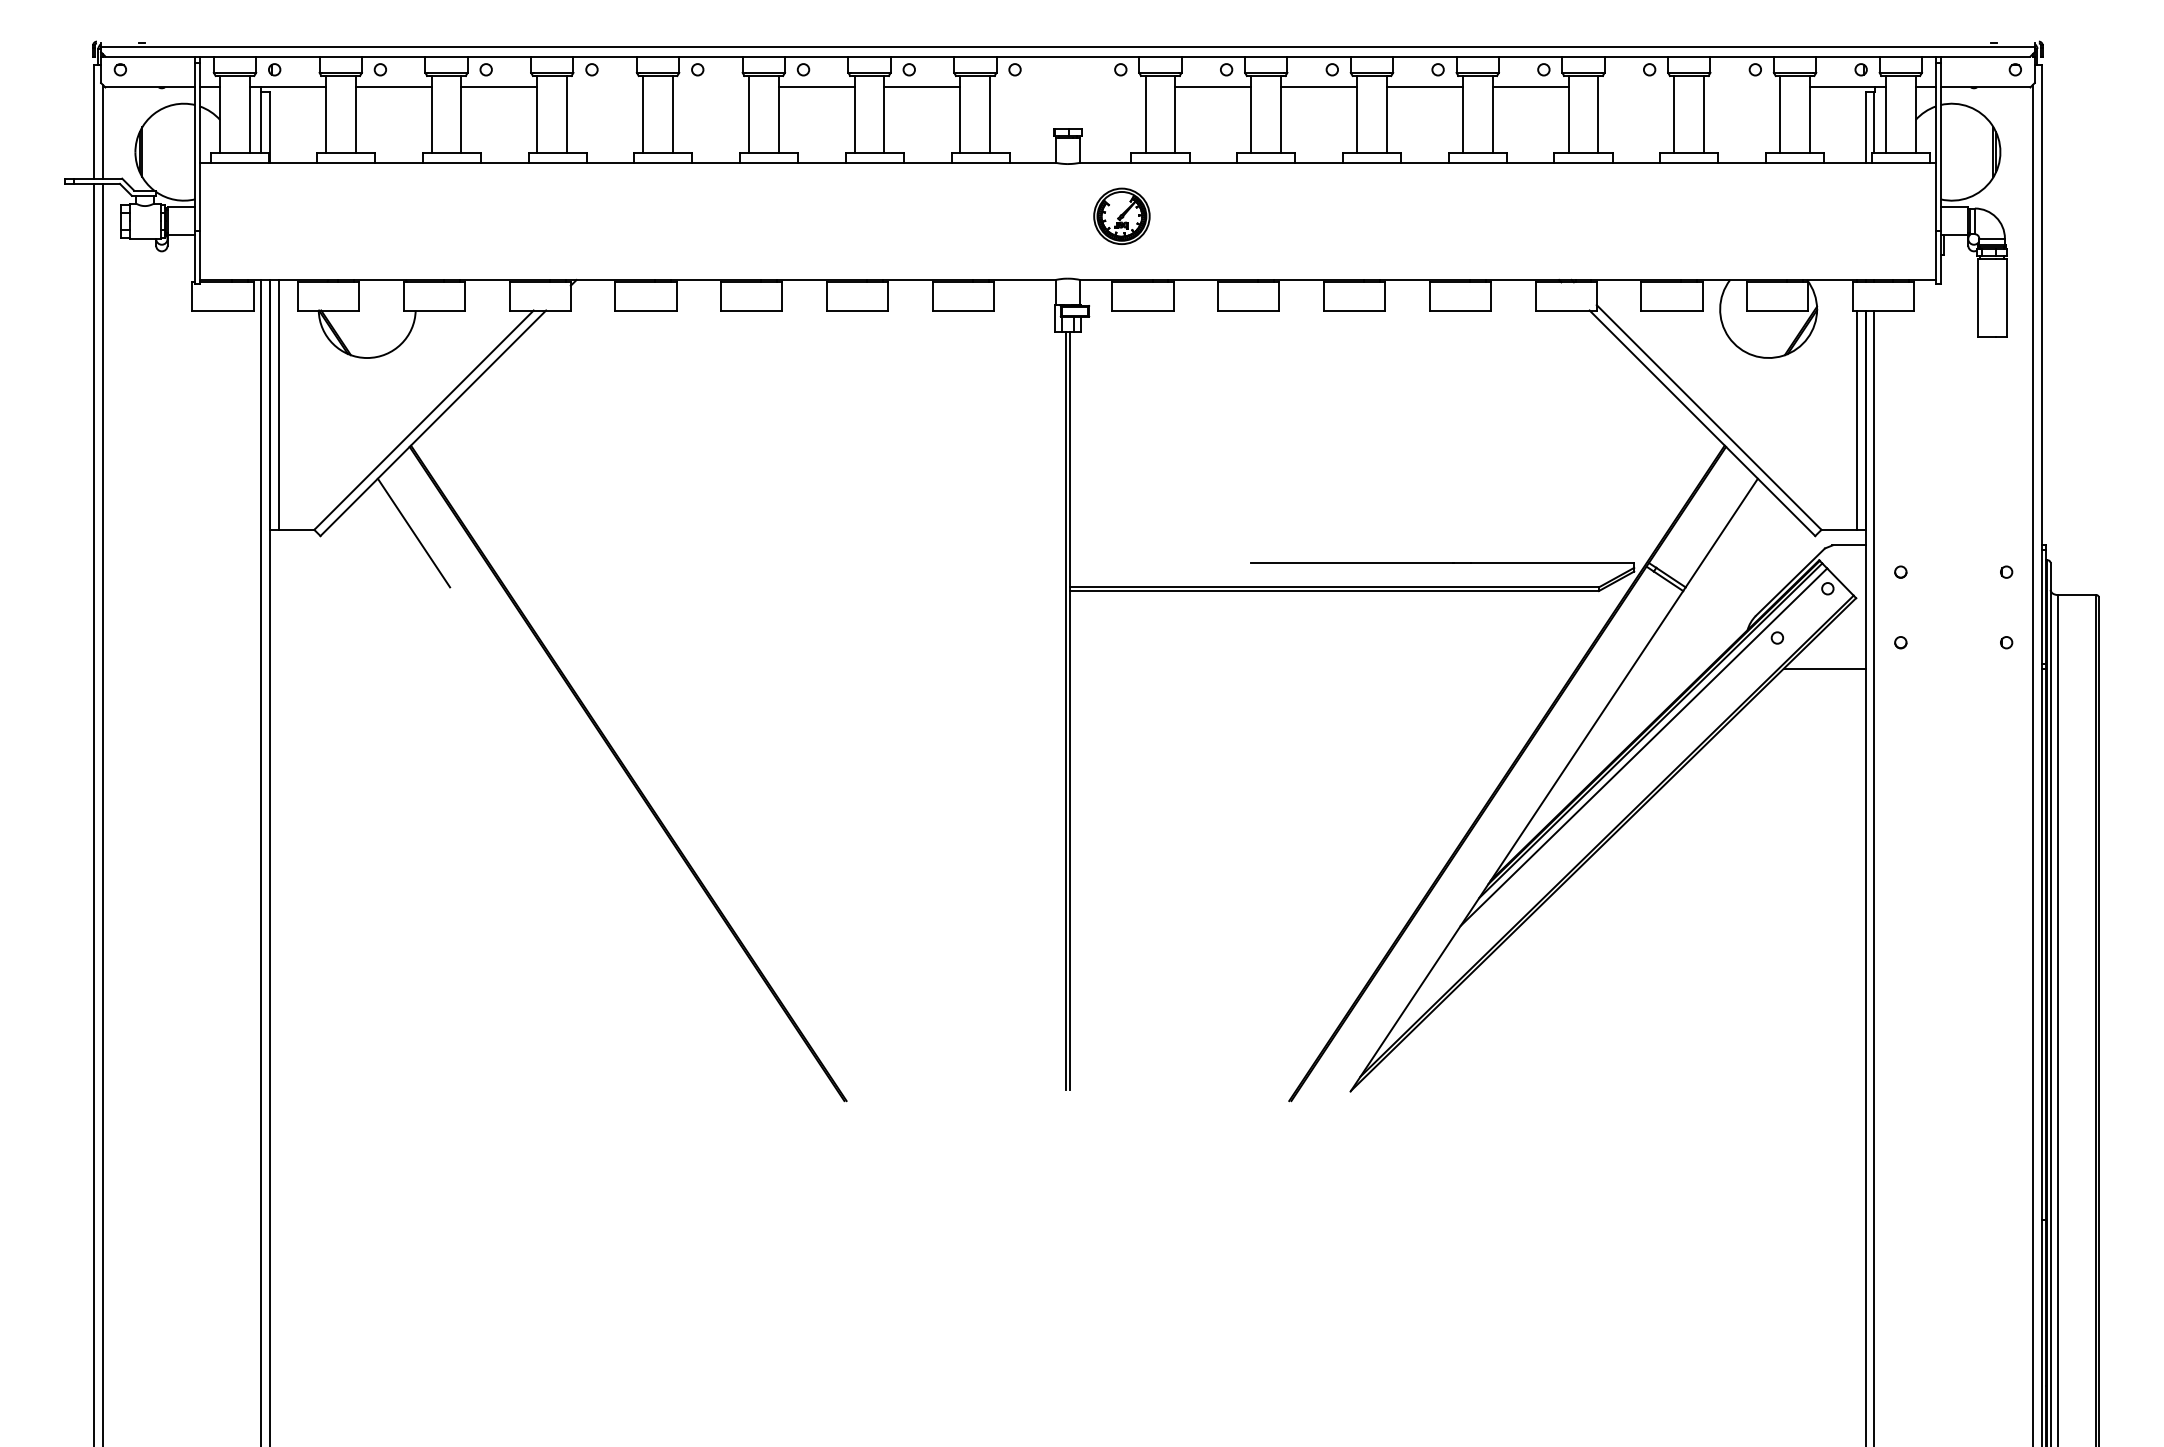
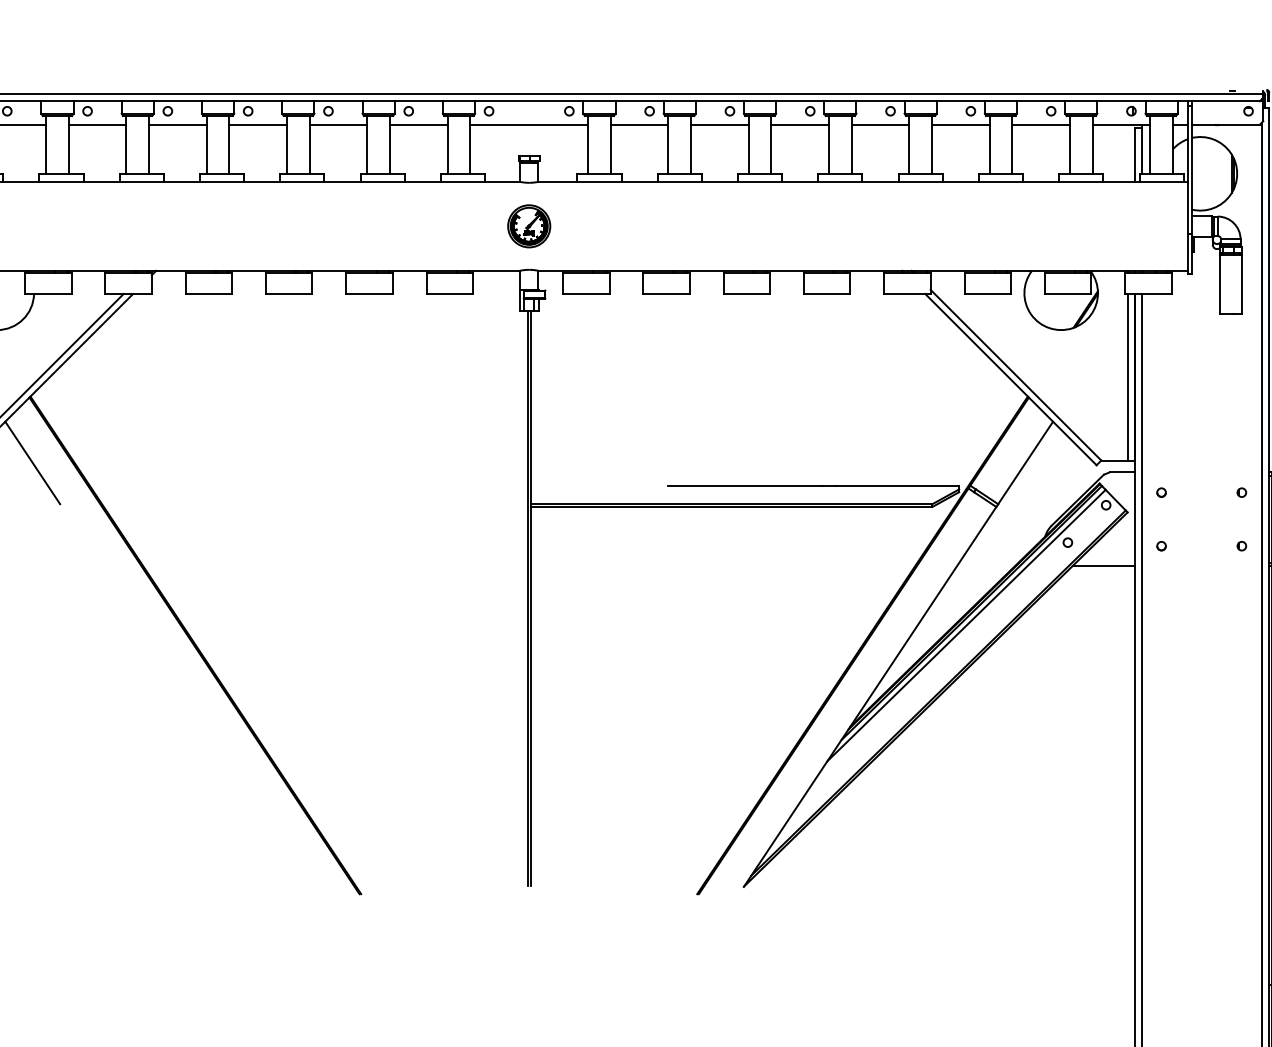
line: (605, 87) -> (178, 124), added
line: (710, 87) -> (257, 124), added
line: (1067, 87) -> (528, 124), added
line: (1636, 87) -> (960, 124), added
line: (1742, 87) -> (1041, 124), added
part: (1121, 215) -> (528, 225), moved

